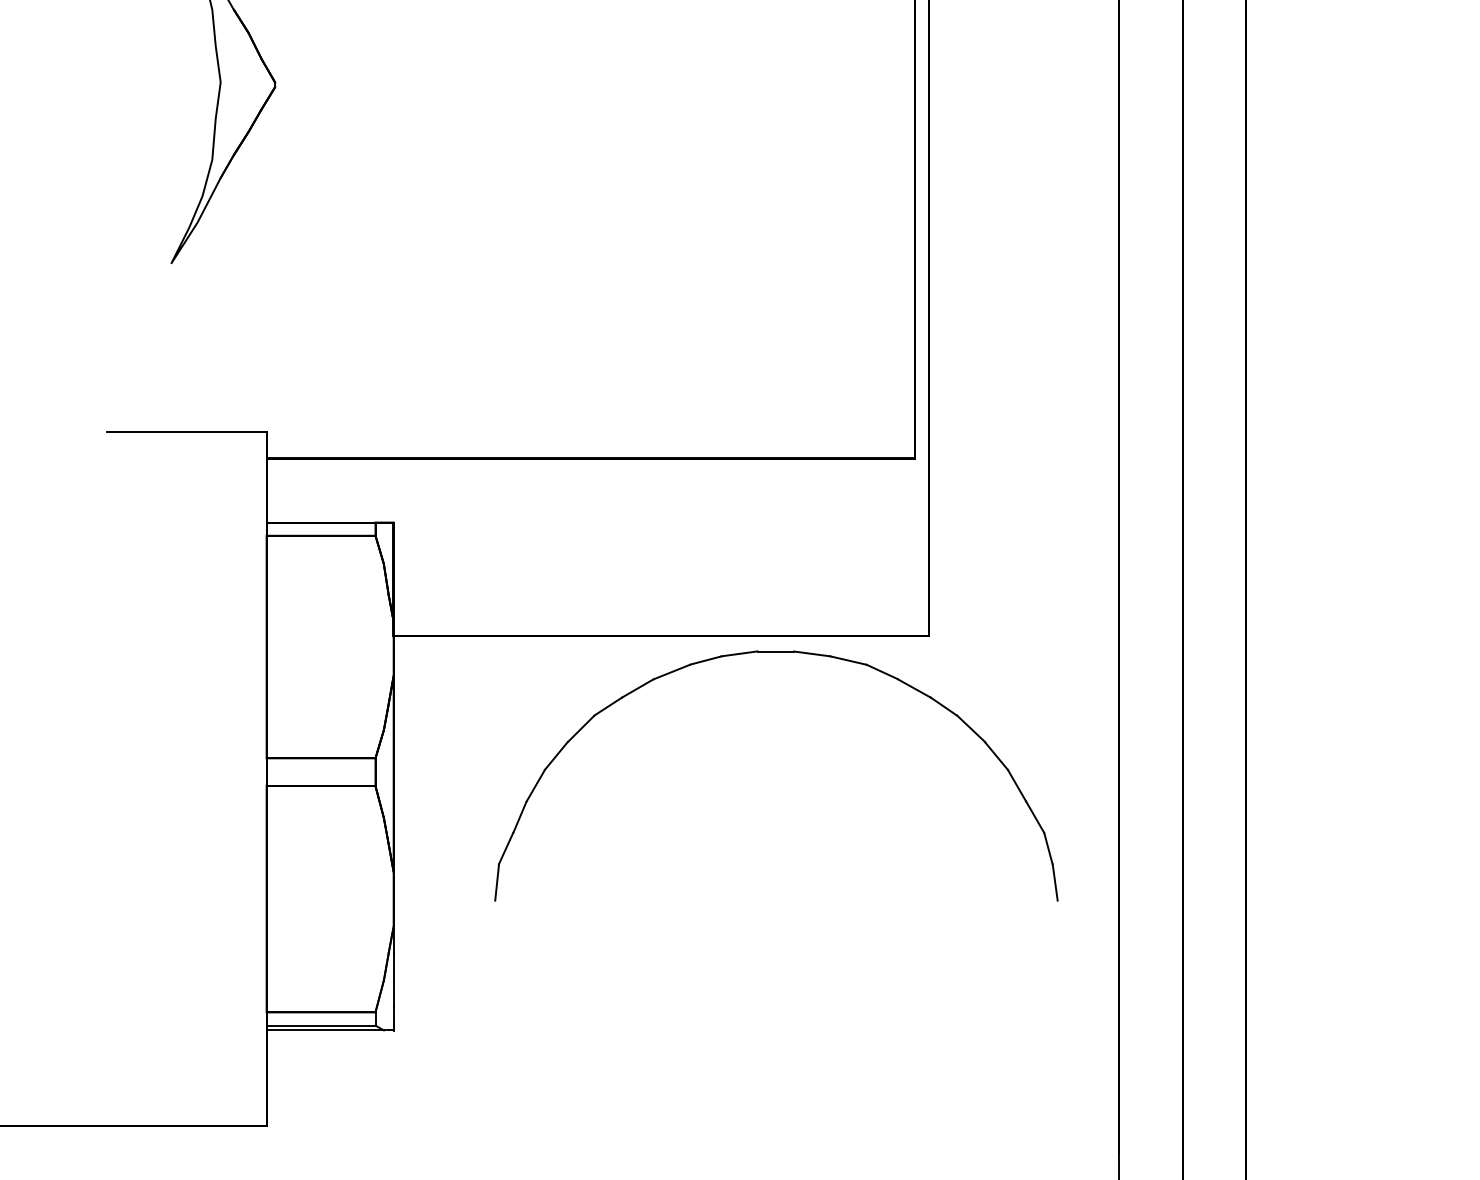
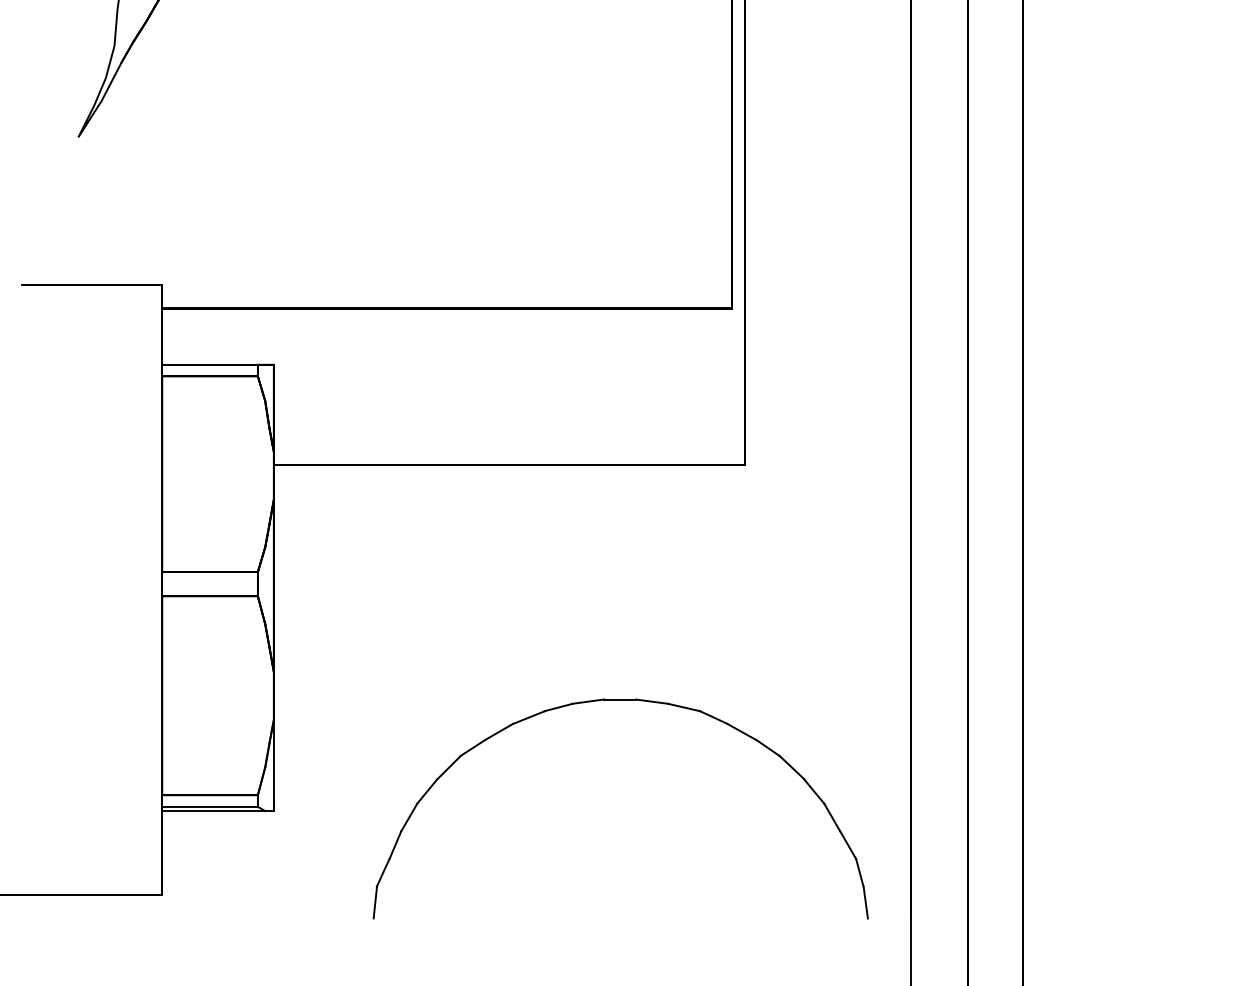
part: (776, 652) -> (620, 700), moved

